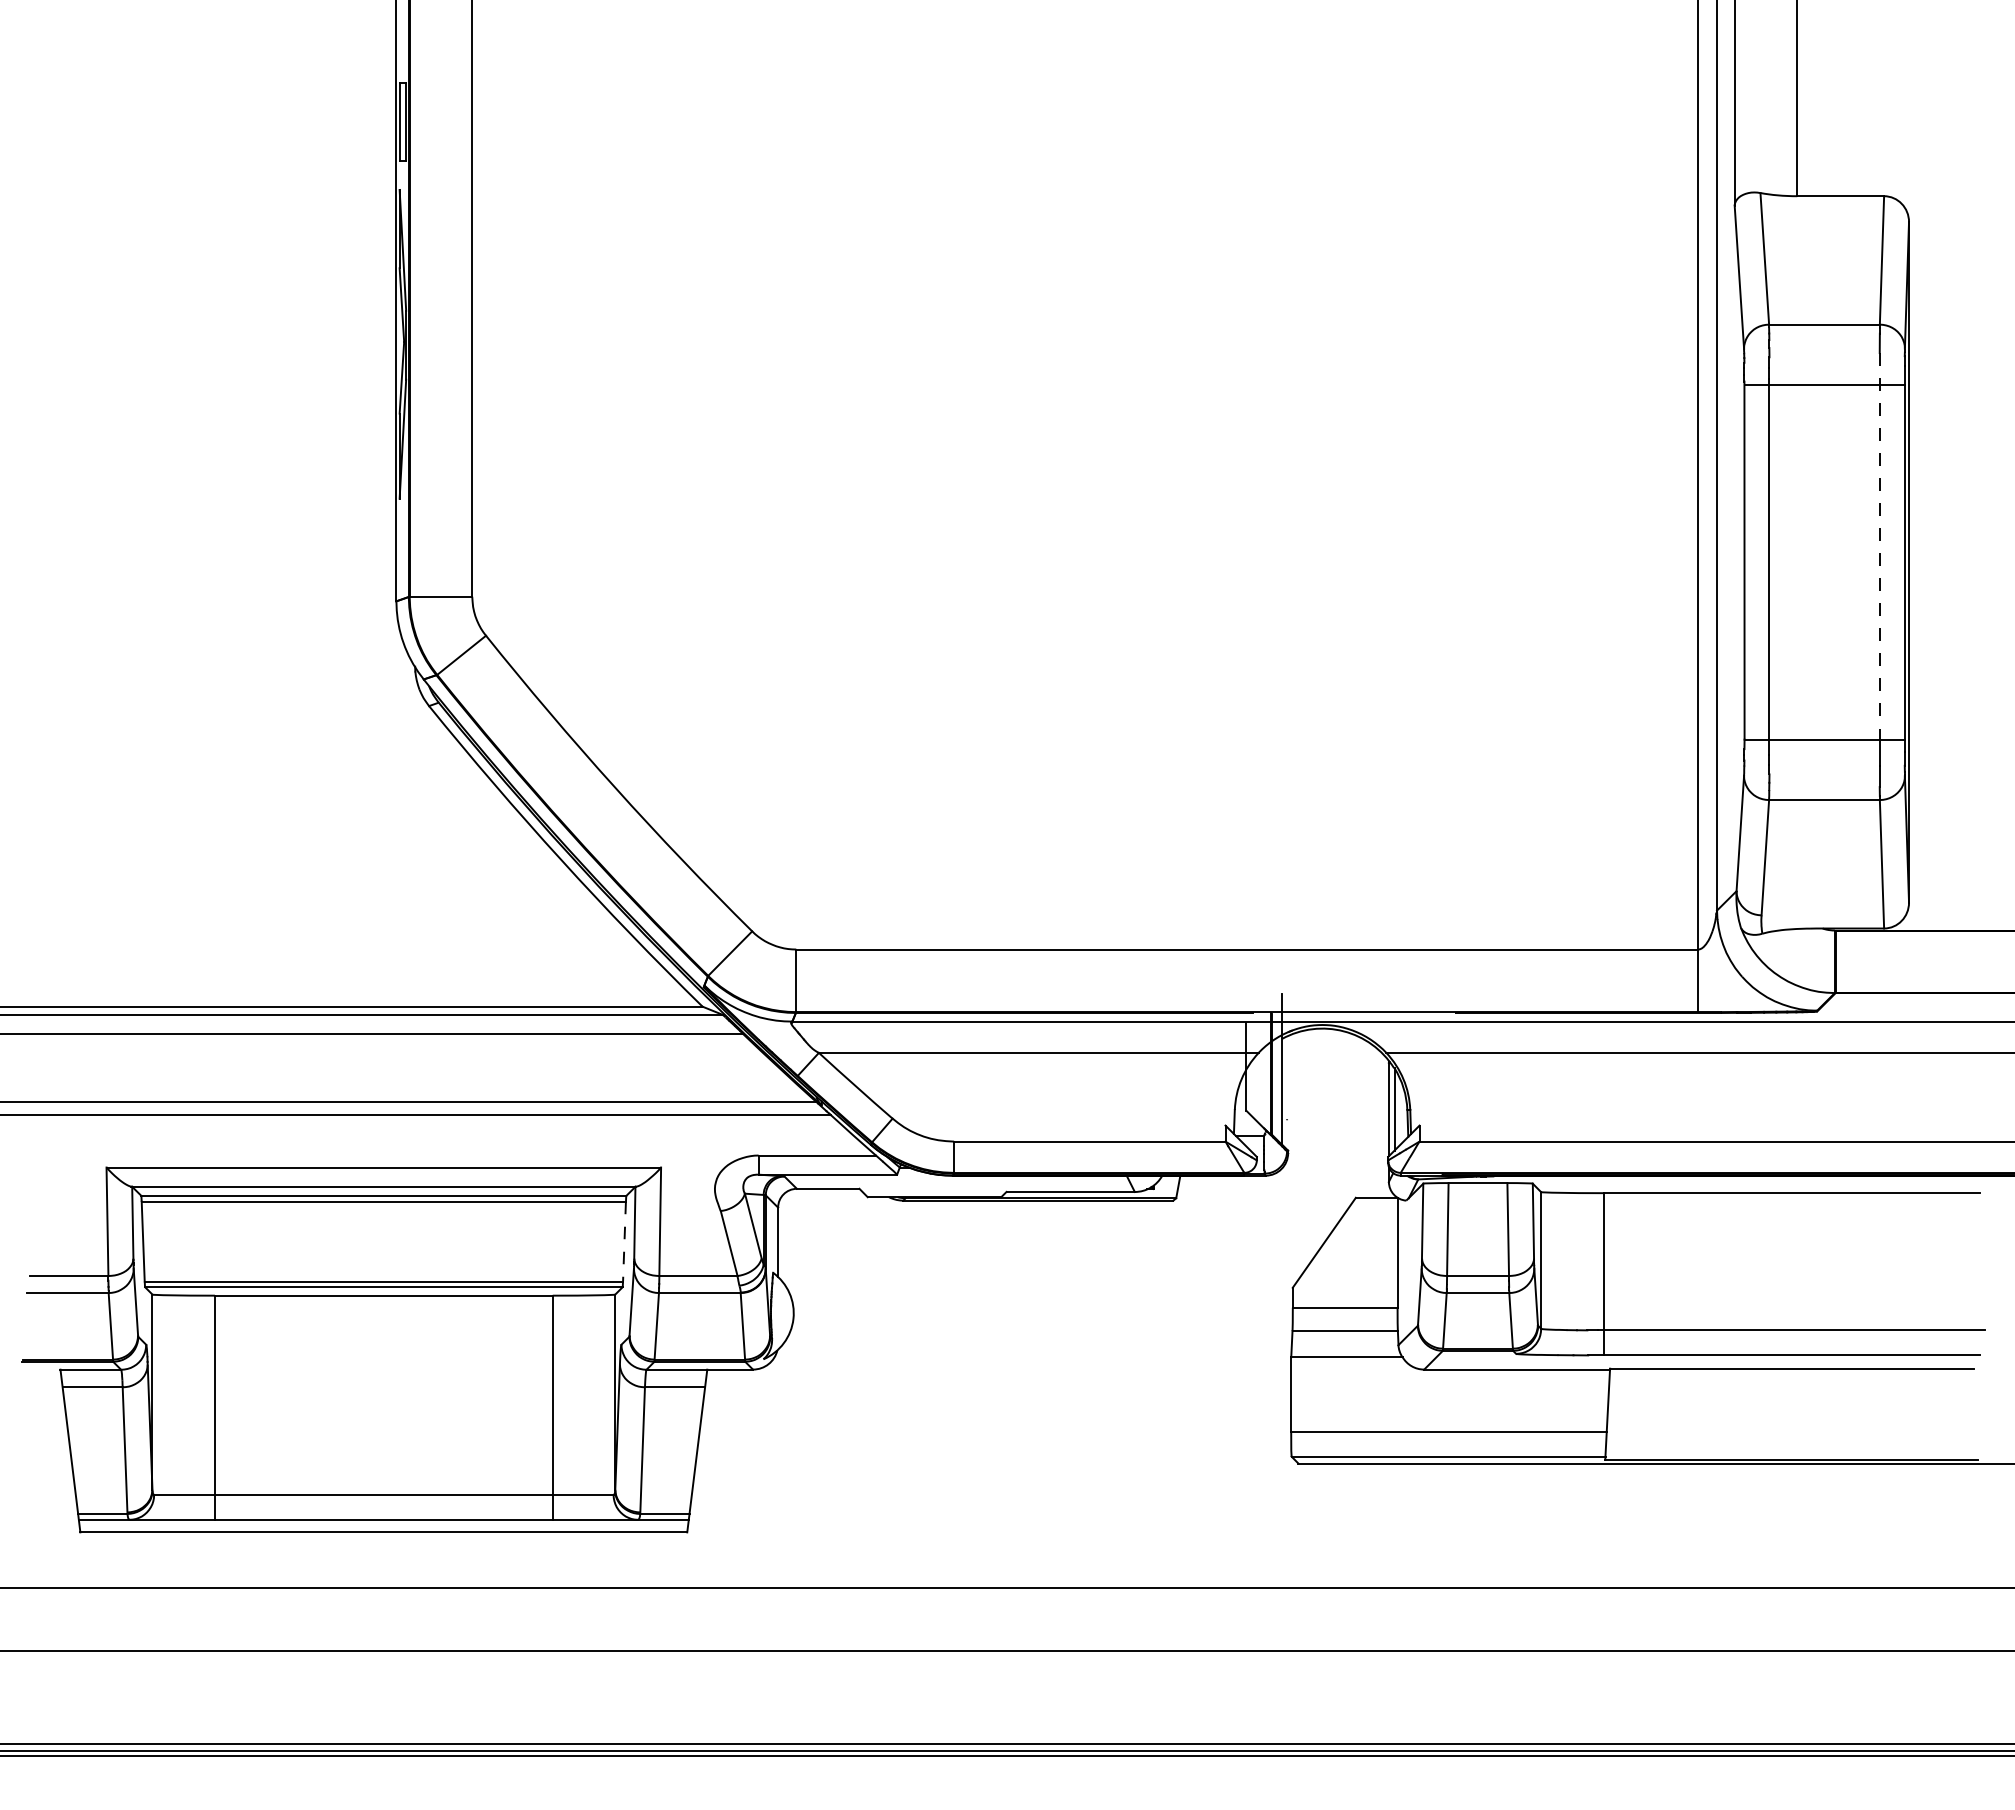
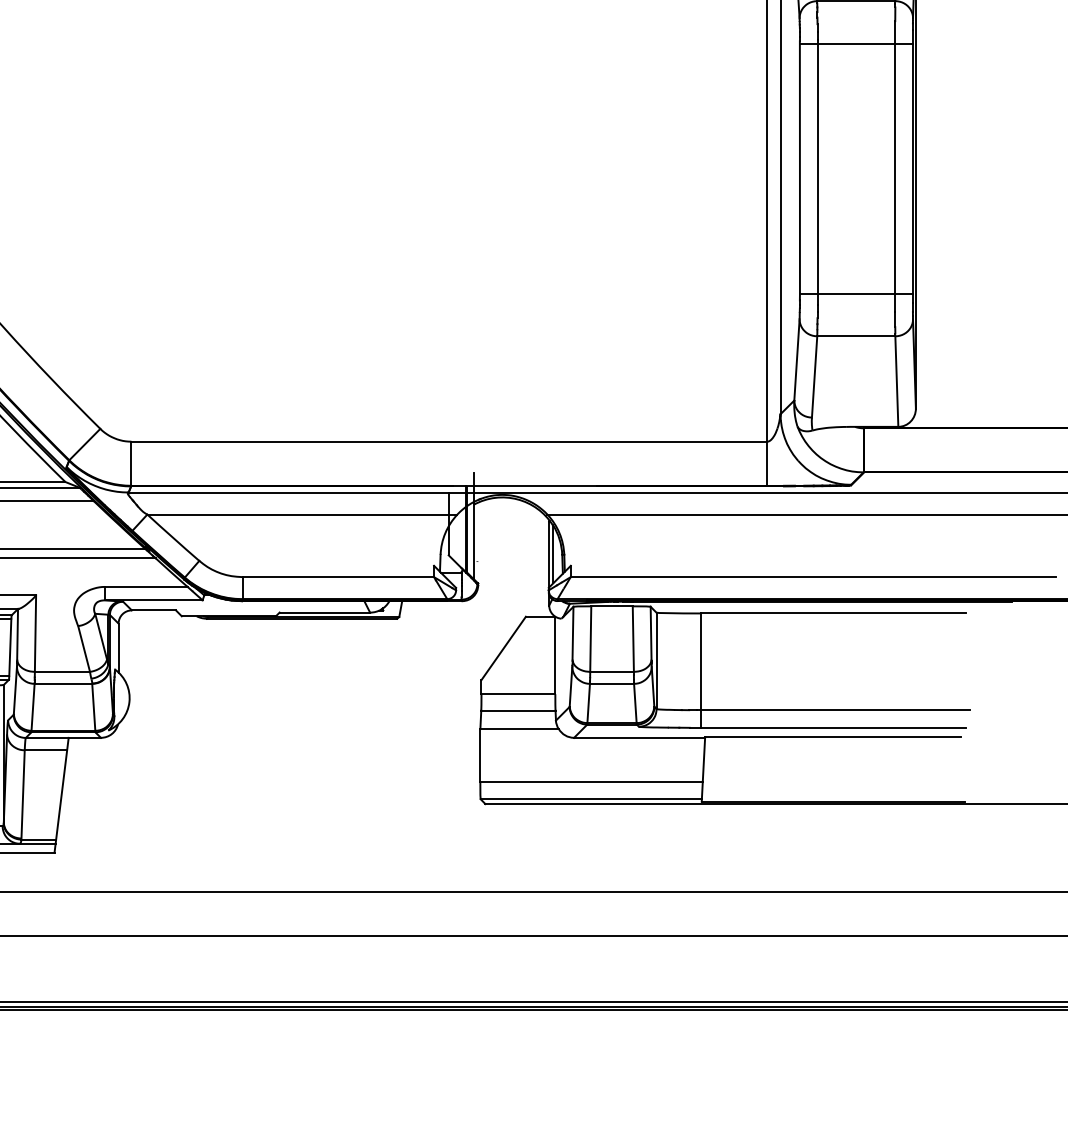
line: (1879, 546) -> (895, 157), dashed -> solid
line: (624, 1241) -> (10, 647), dashed -> solid

